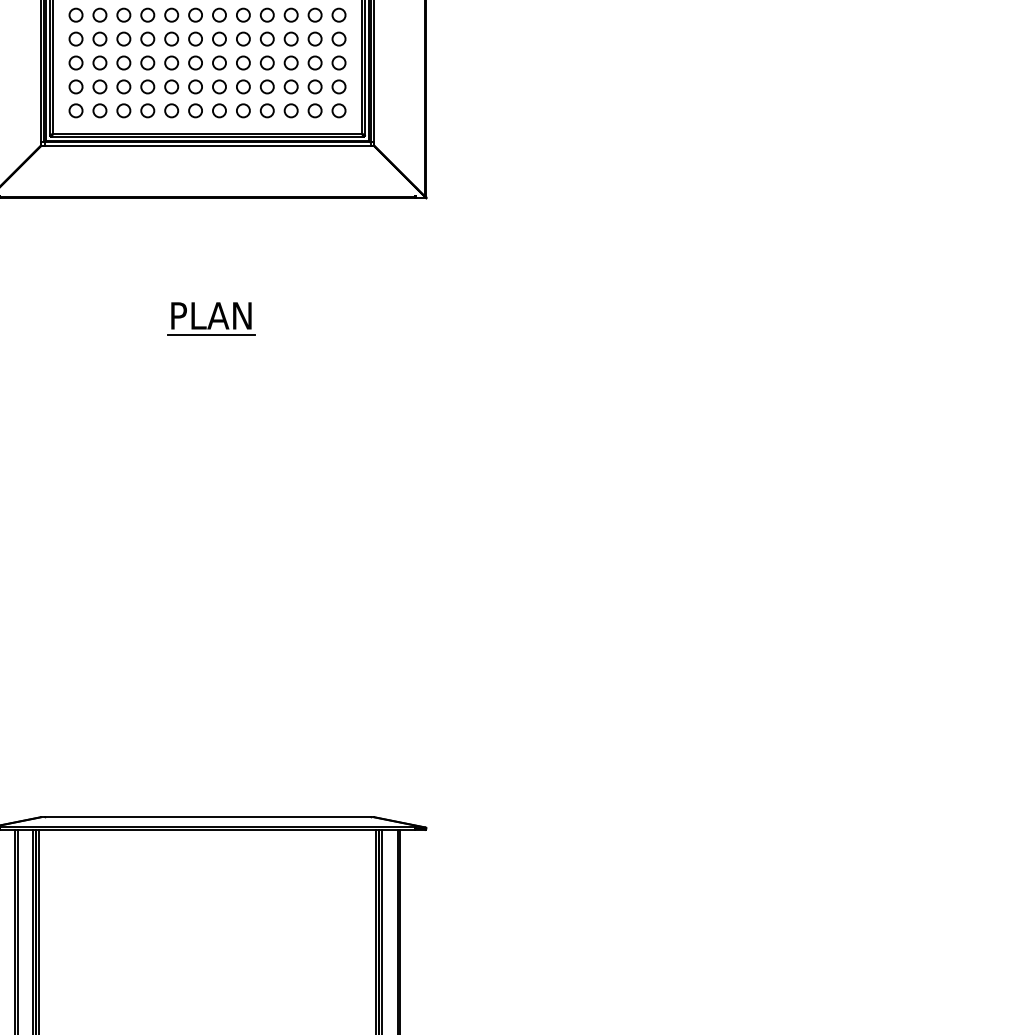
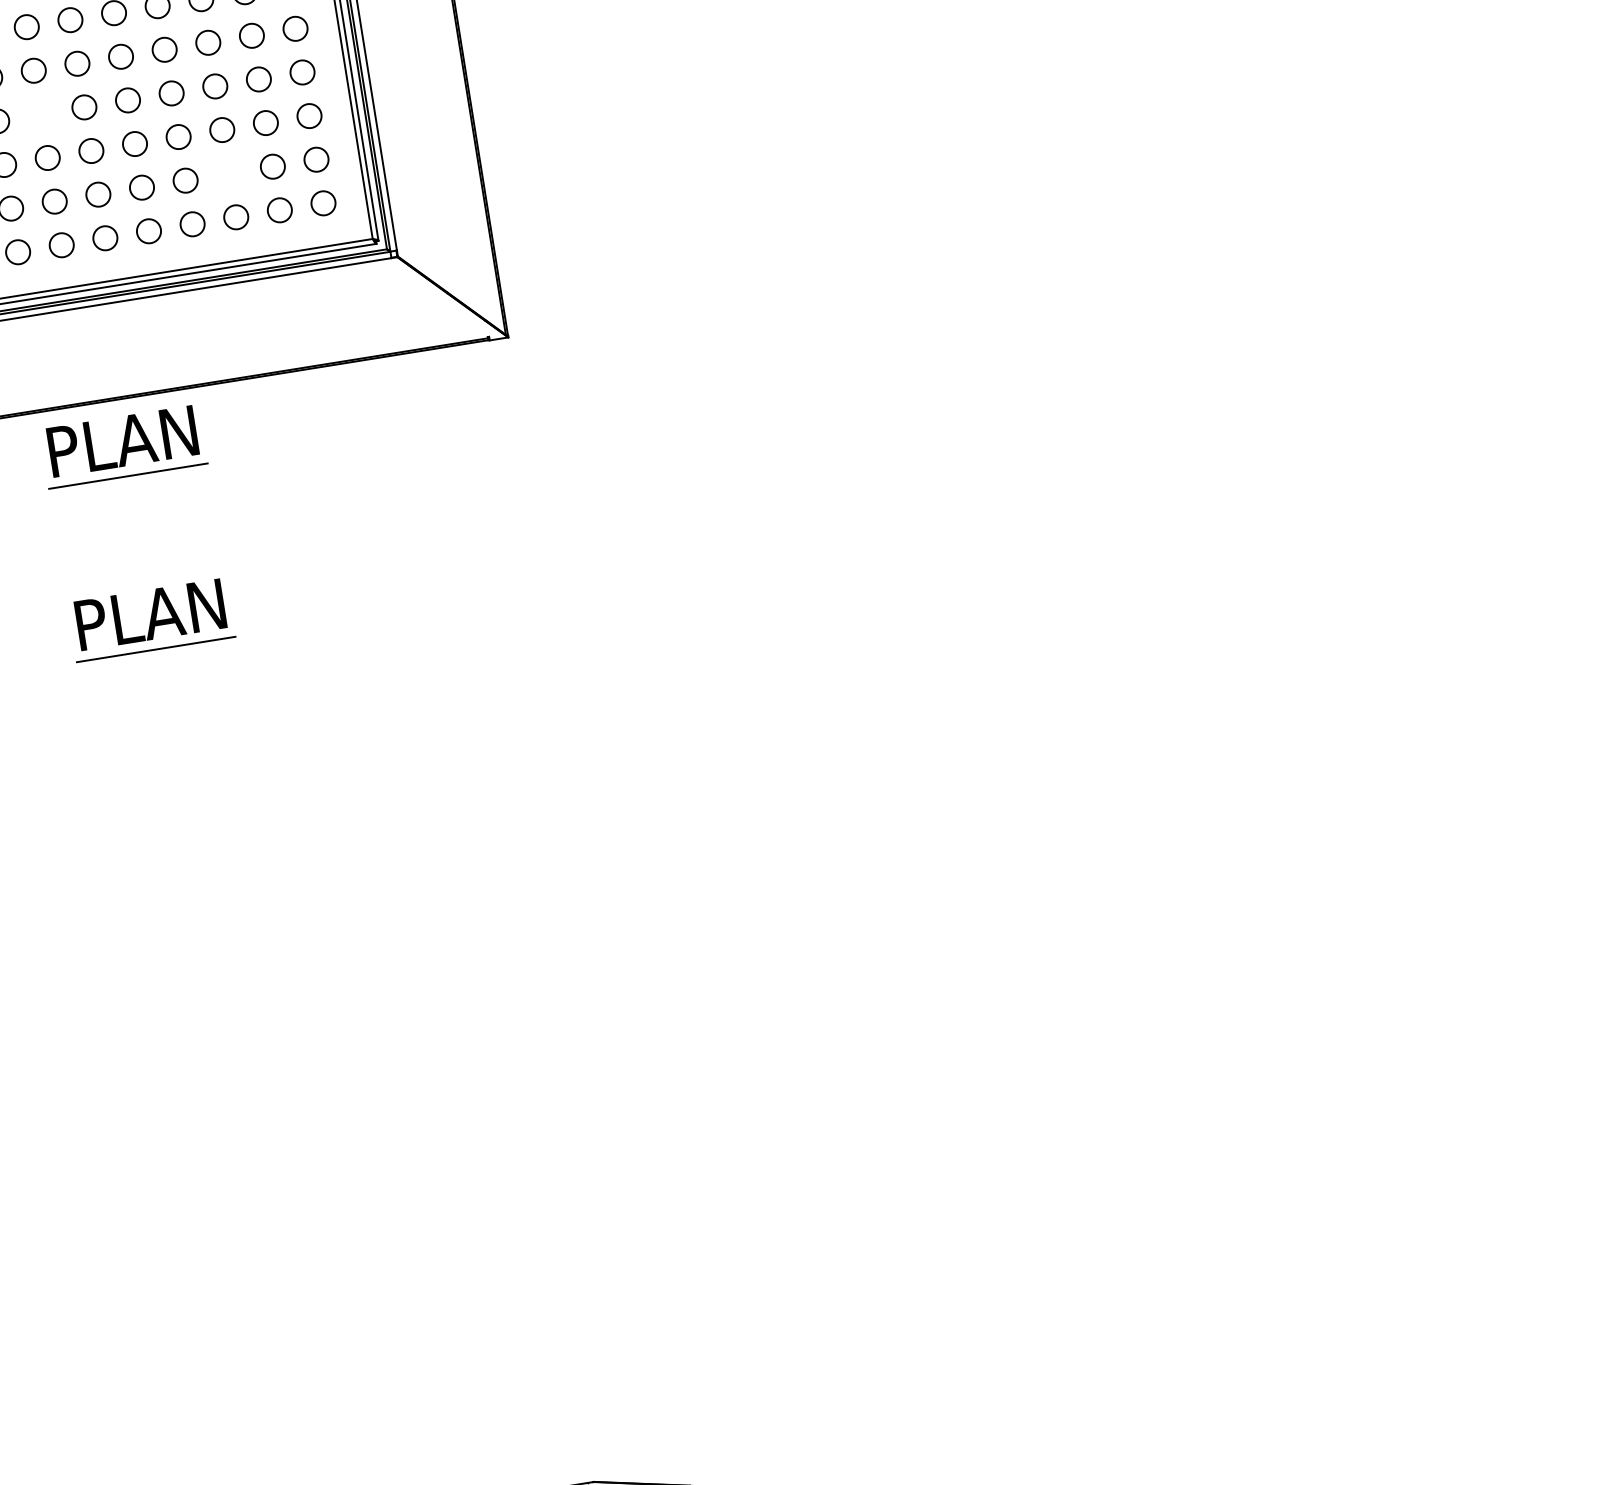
circle: (195, 38) -> (40, 113), removed
circle: (290, 86) -> (227, 173), removed
part: (211, 223) -> (123, 446), added

